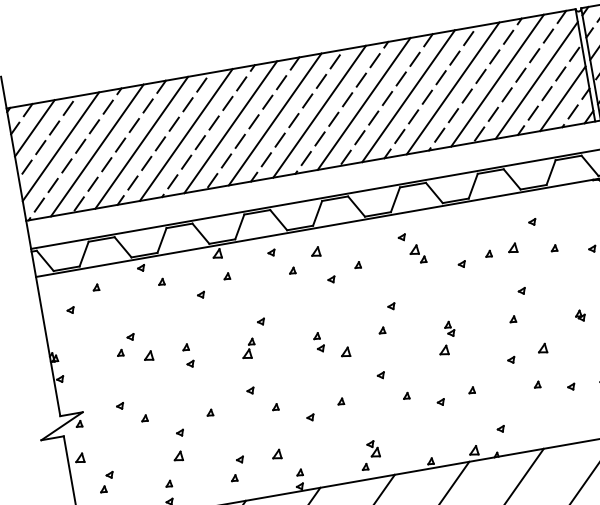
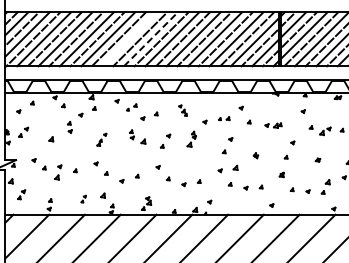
line: (320, 109) -> (151, 38), solid -> dashed
line: (275, 119) -> (129, 39), removed
part: (411, 248) -> (182, 110), size x0.7
part: (499, 250) -> (223, 118), size x0.7
part: (303, 260) -> (131, 107), size x0.6
part: (445, 336) -> (191, 138), moved
part: (253, 338) -> (101, 139), size x0.7
part: (125, 343) -> (23, 131), moved
part: (331, 343) -> (137, 136), moved
part: (187, 354) -> (69, 126), moved
part: (179, 445) -> (58, 172), moved
part: (237, 467) -> (83, 198), size x0.6

